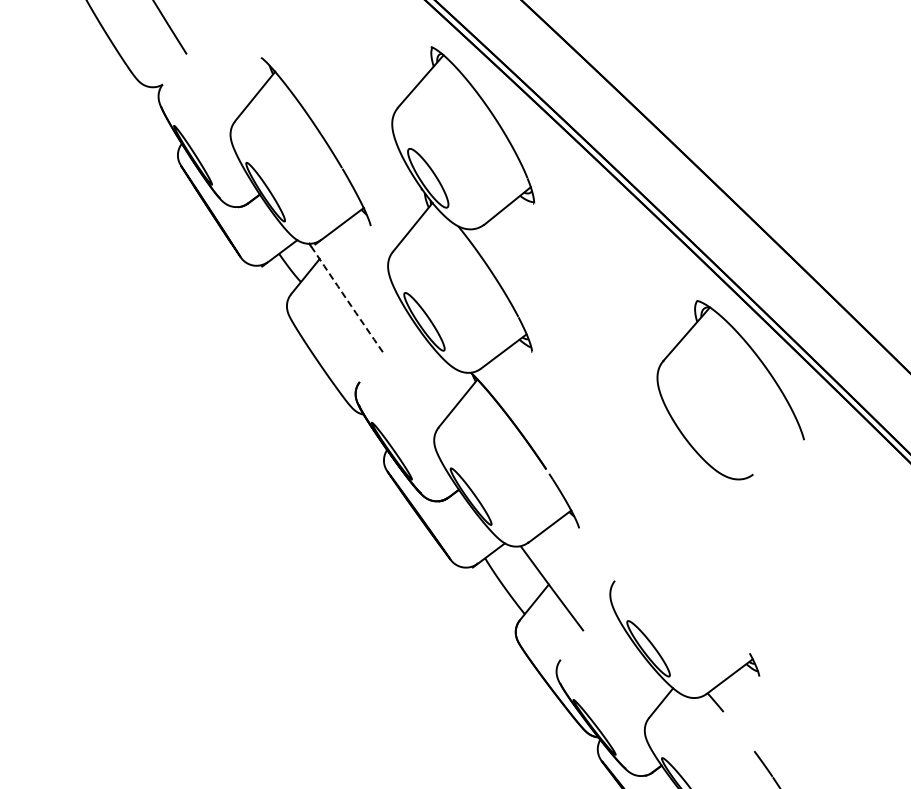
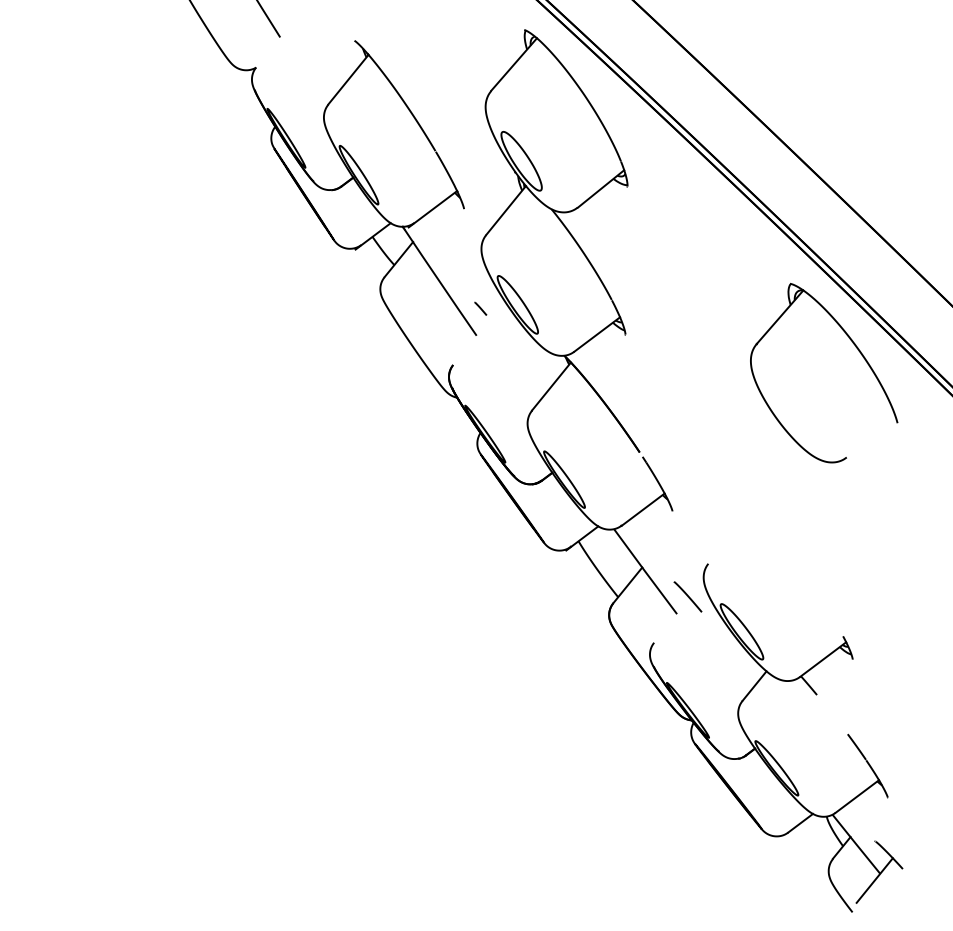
arc: (347, 299) -> (440, 282), dashed -> solid
line: (387, 325) -> (480, 308), added
line: (594, 613) -> (687, 596), added

